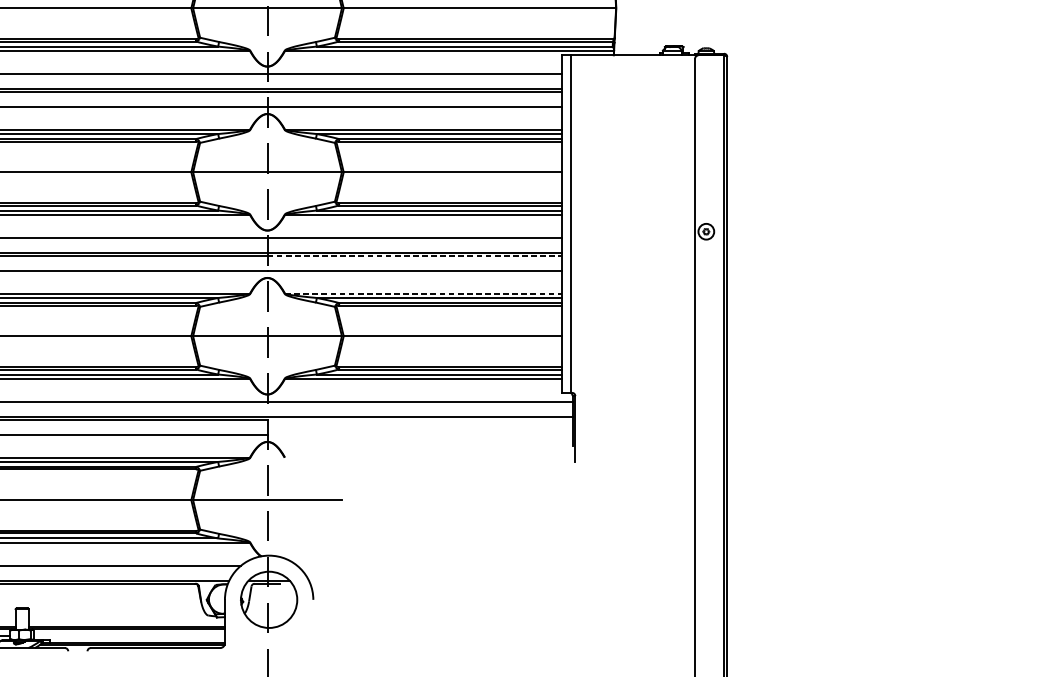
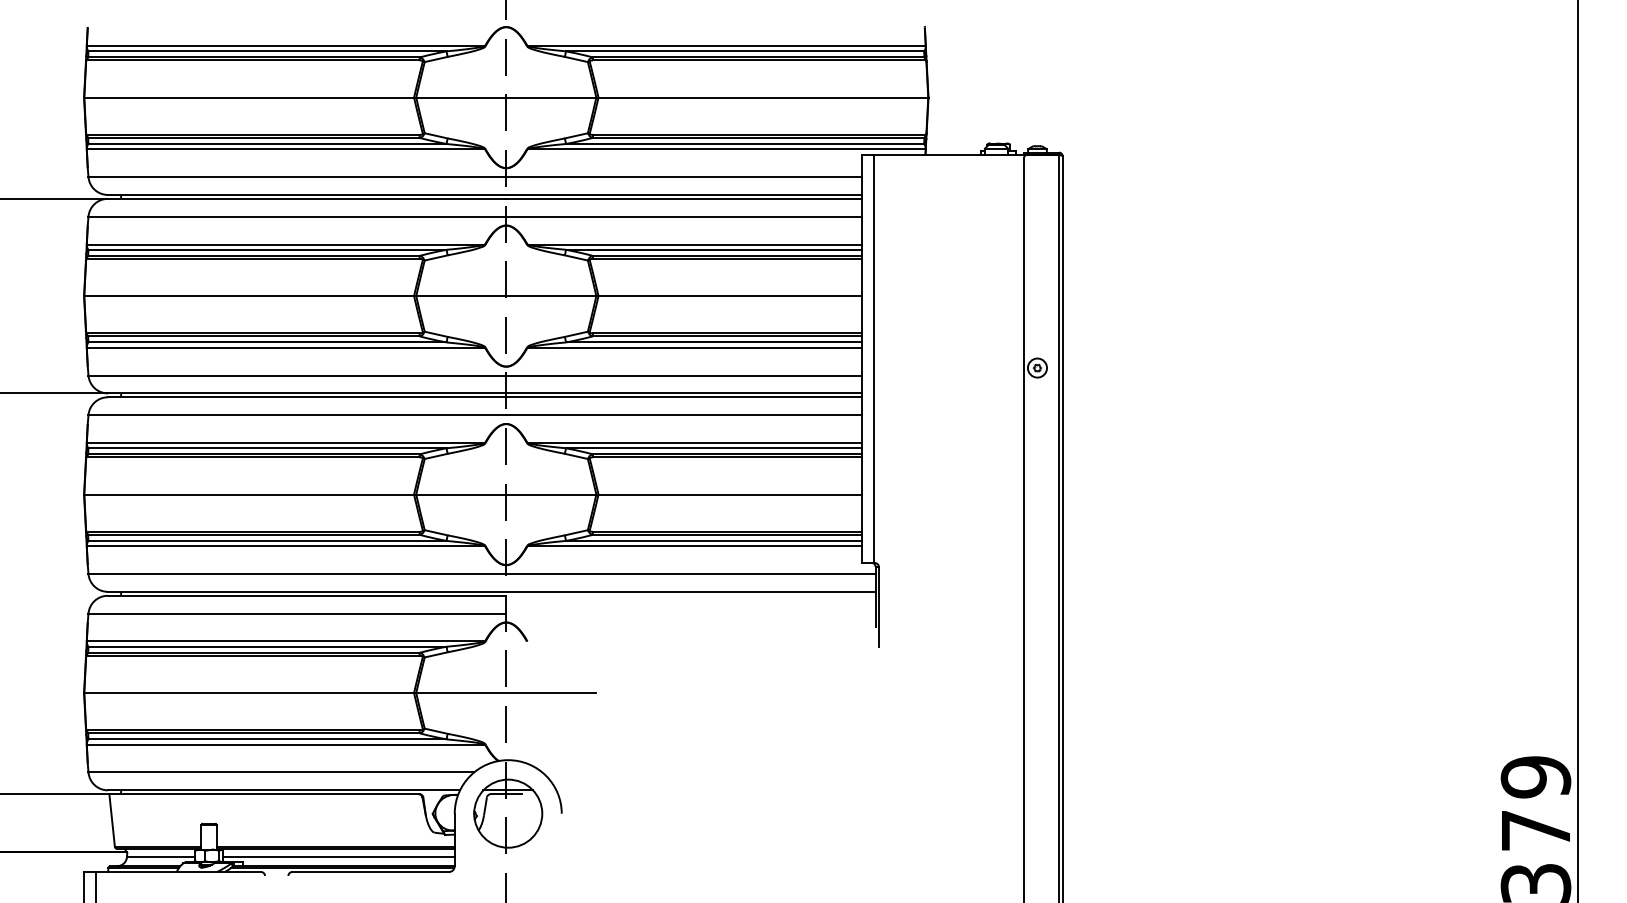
line: (414, 256) -> (684, 397), dashed -> solid
line: (423, 293) -> (695, 442), dashed -> solid
line: (128, 636) -> (338, 857), added

